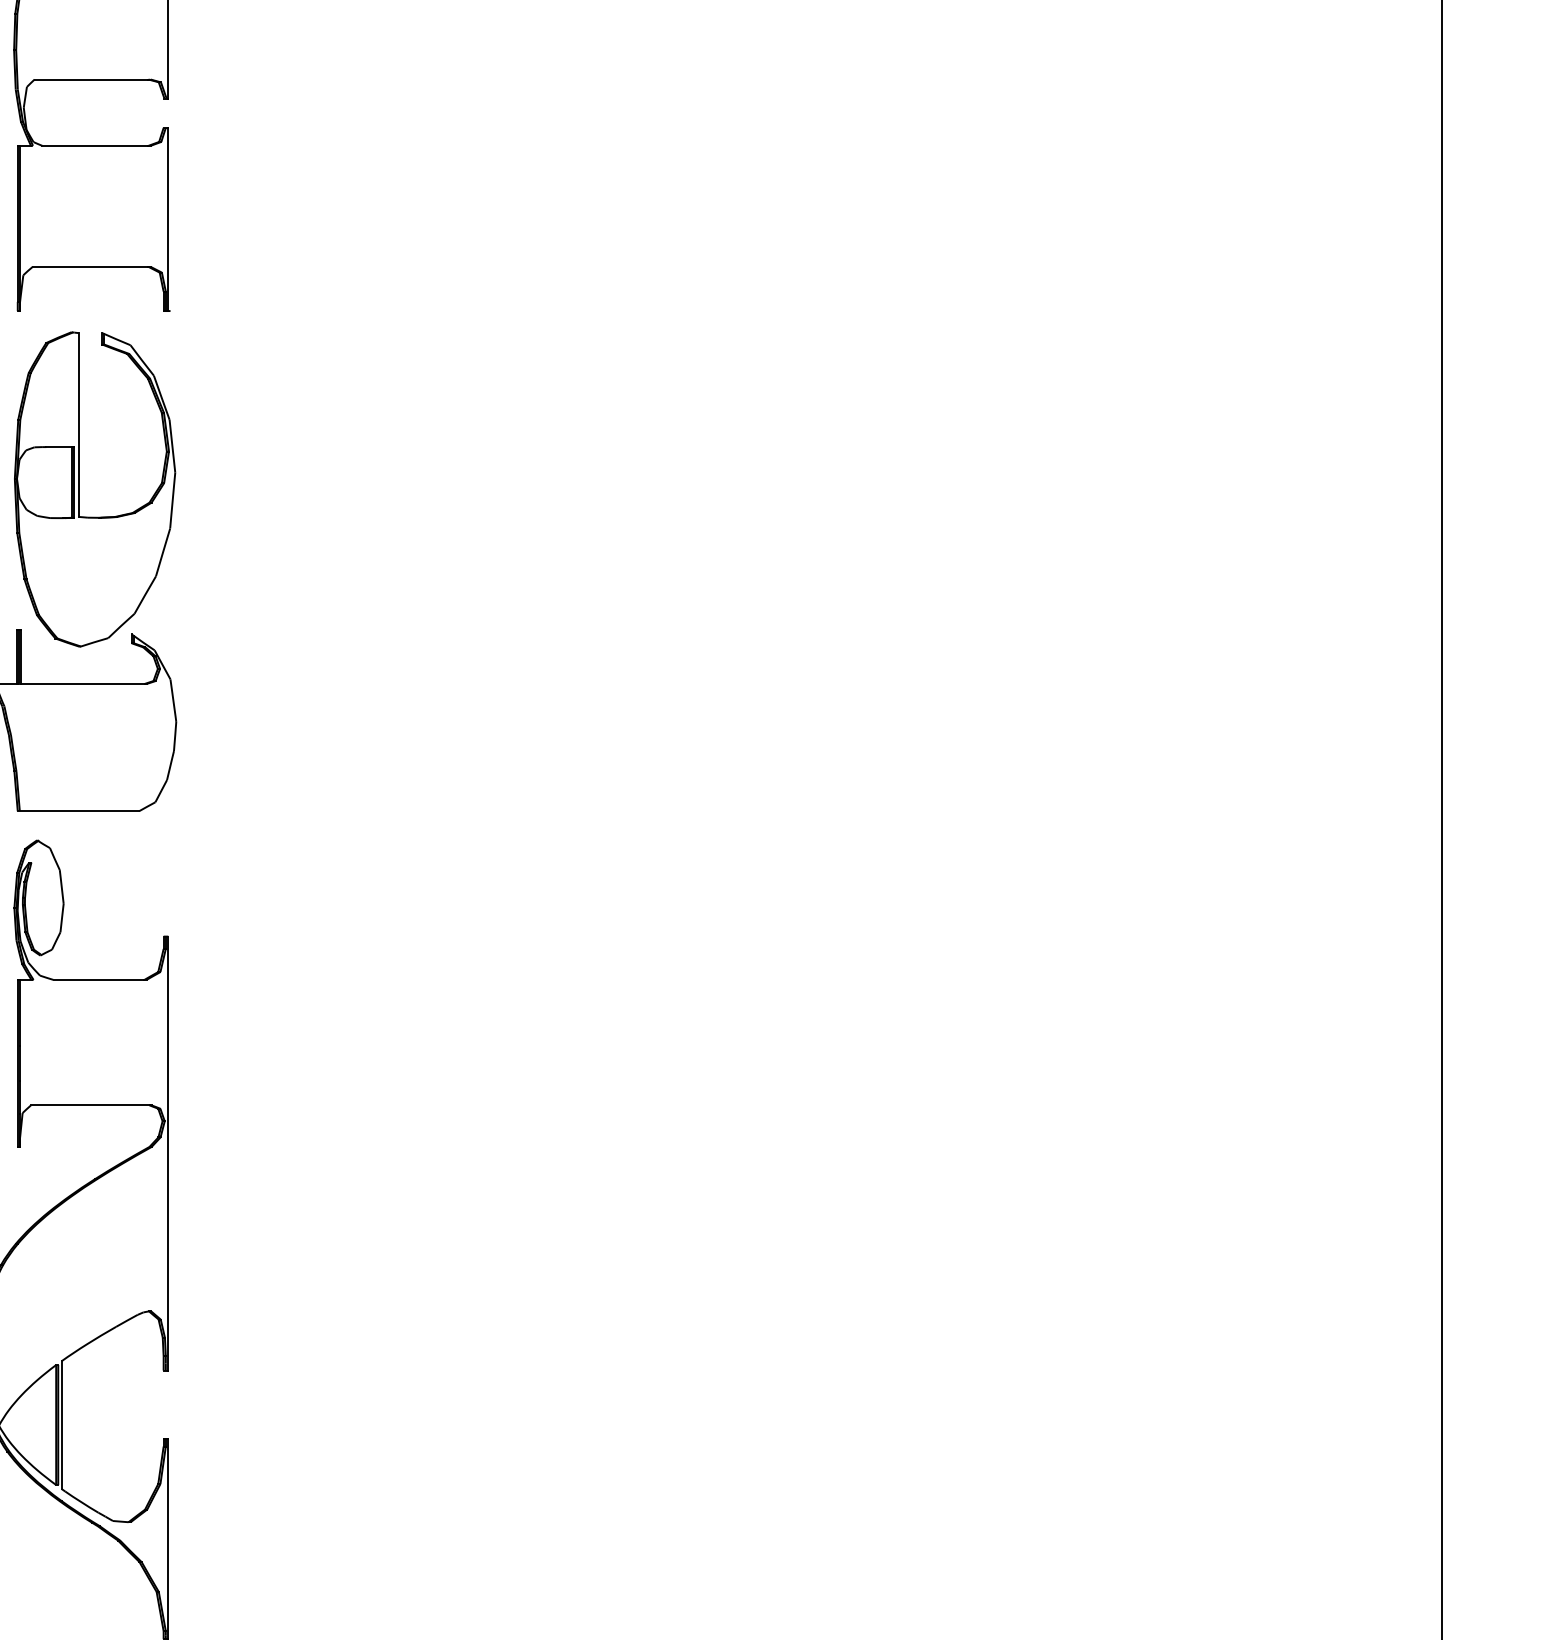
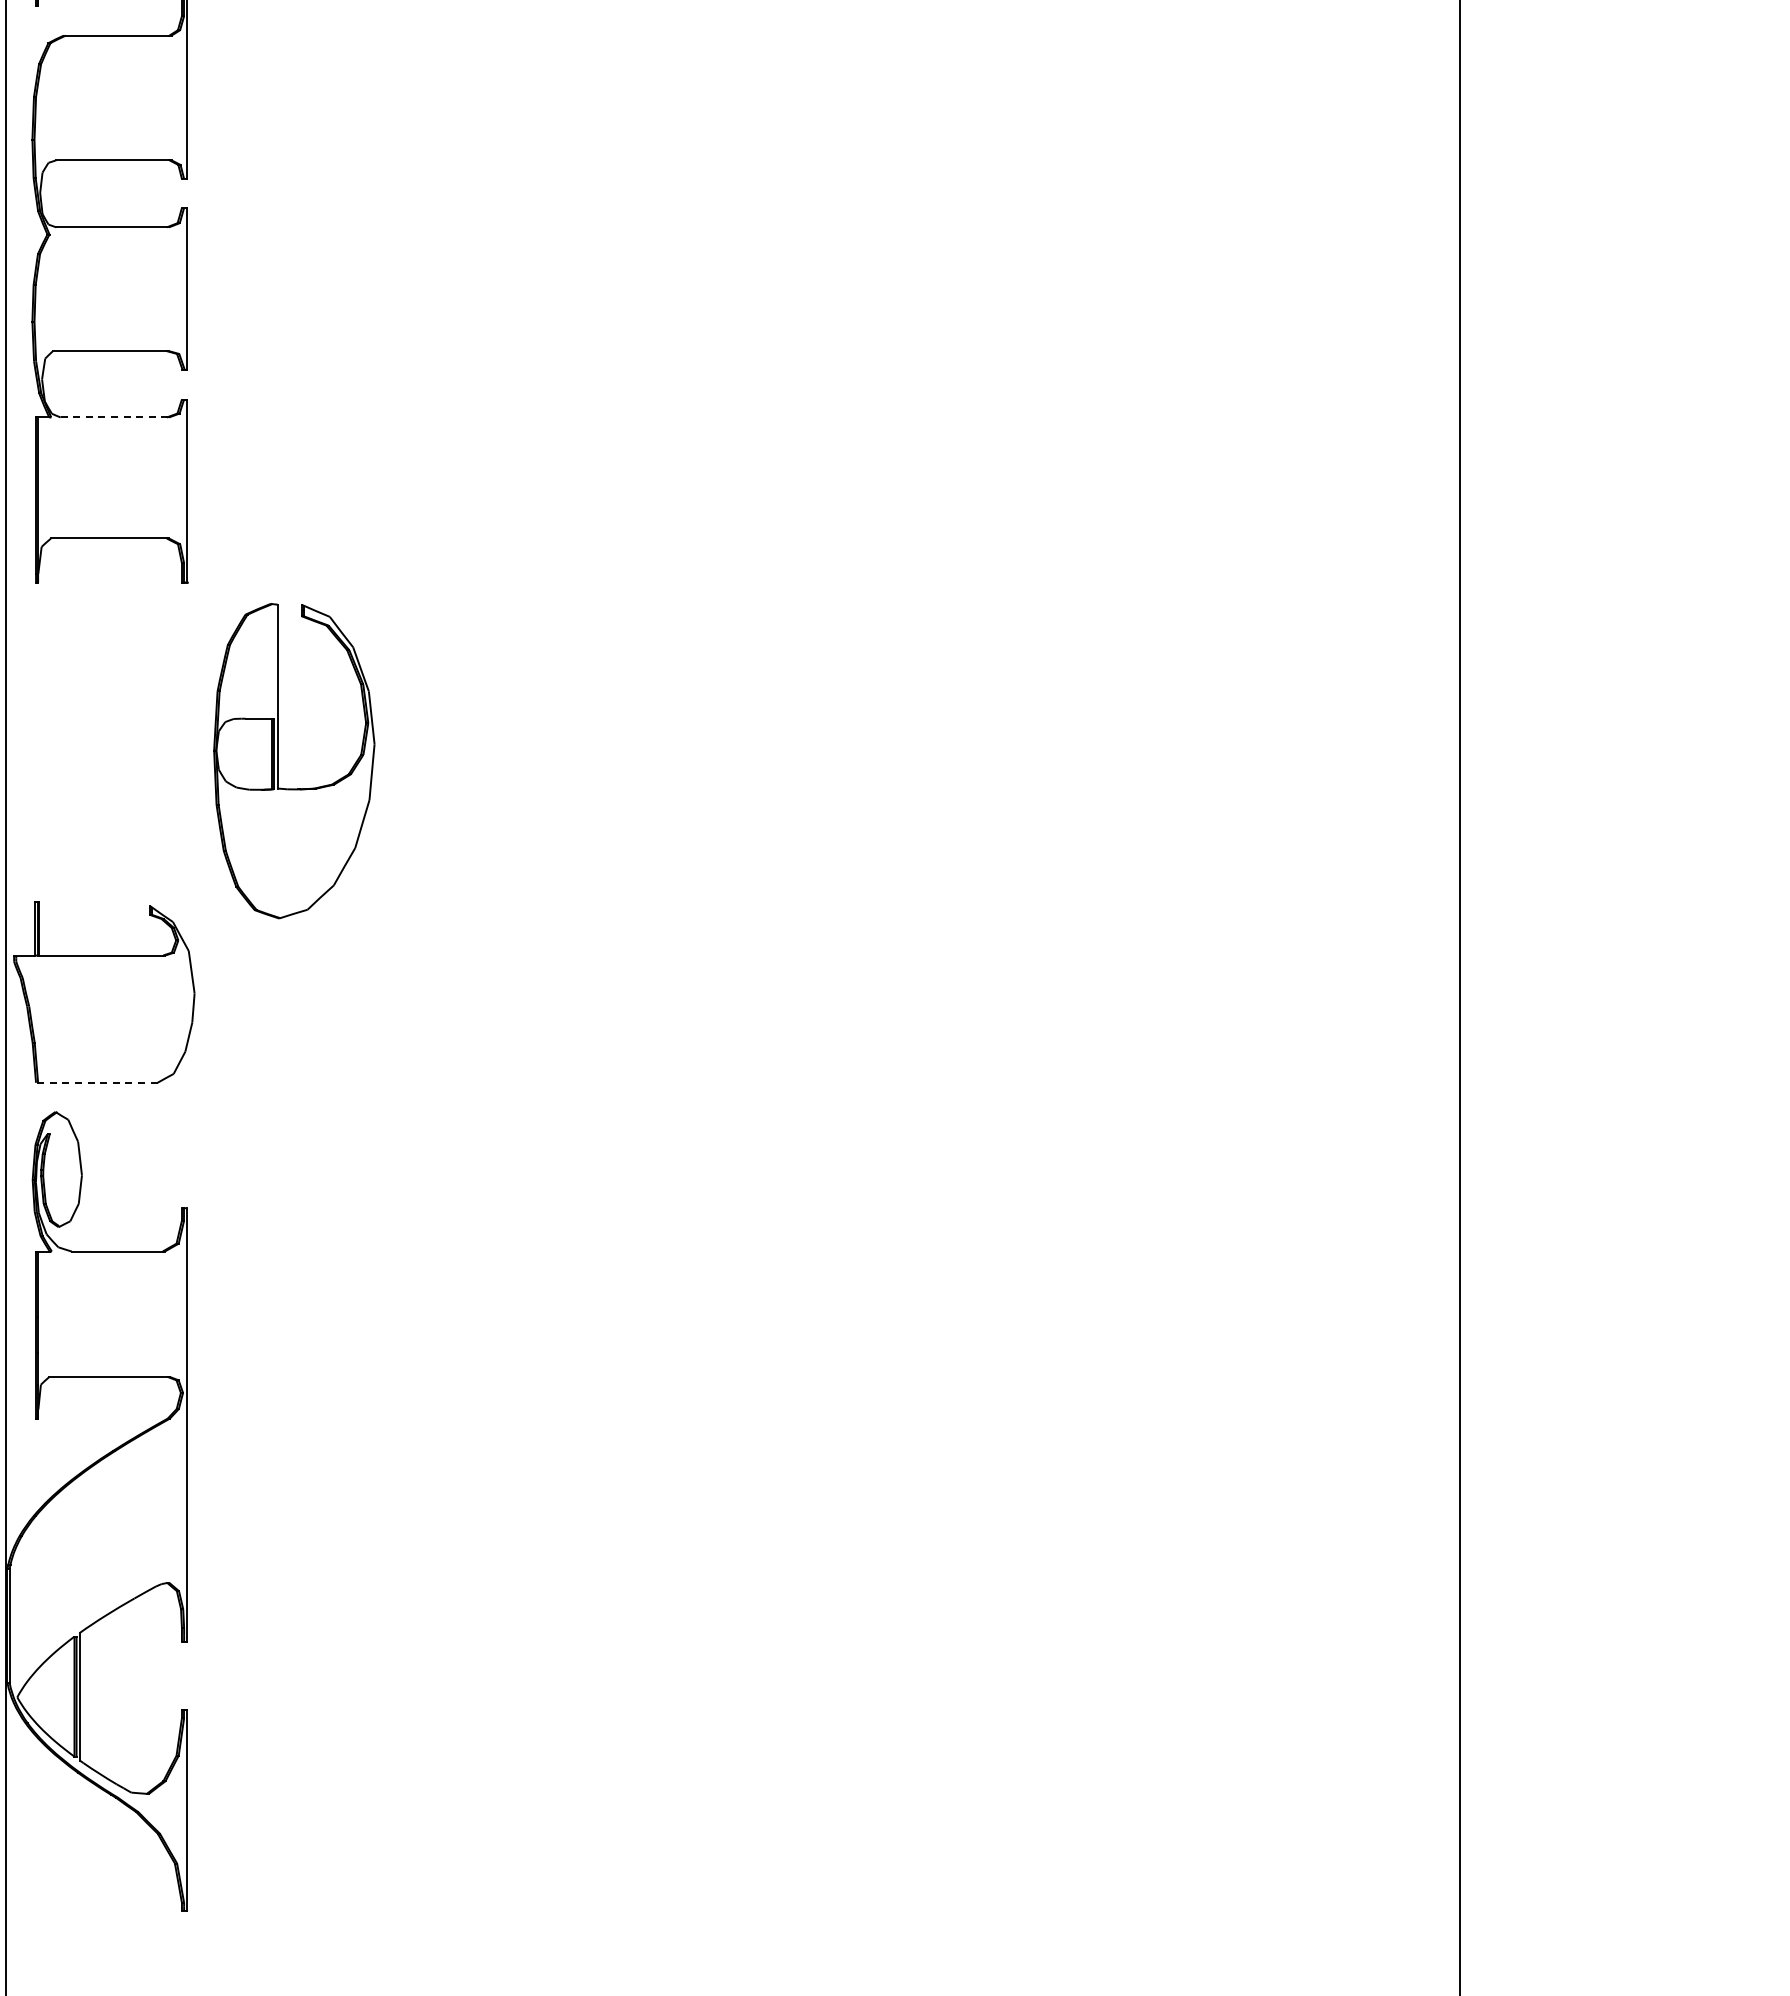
line: (96, 145) -> (114, 417), solid -> dashed
part: (79, 489) -> (278, 761), moved
line: (78, 810) -> (96, 1082), solid -> dashed

